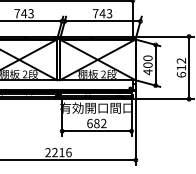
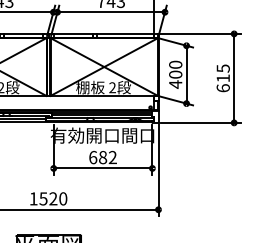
text: (181, 60) -> (223, 67), 612 -> 615
text: (58, 152) -> (48, 198), 2216 -> 1520

